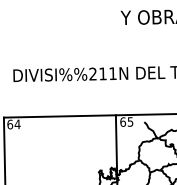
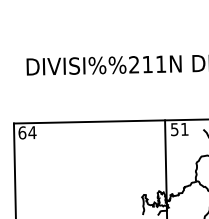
text: (126, 121) -> (179, 128), 65 -> 51

